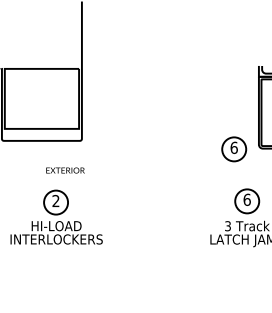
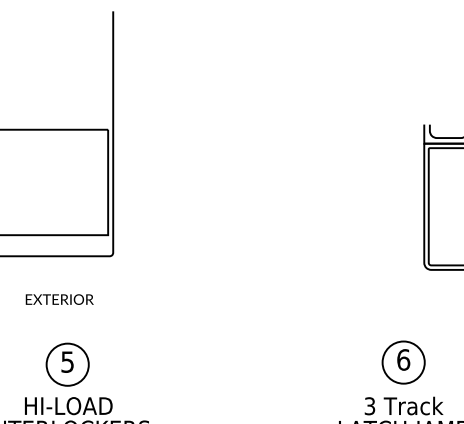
part: (234, 149) -> (381, 271), removed
text: (65, 170) -> (59, 299), moved
text: (55, 200) -> (66, 361), 2 -> 5

